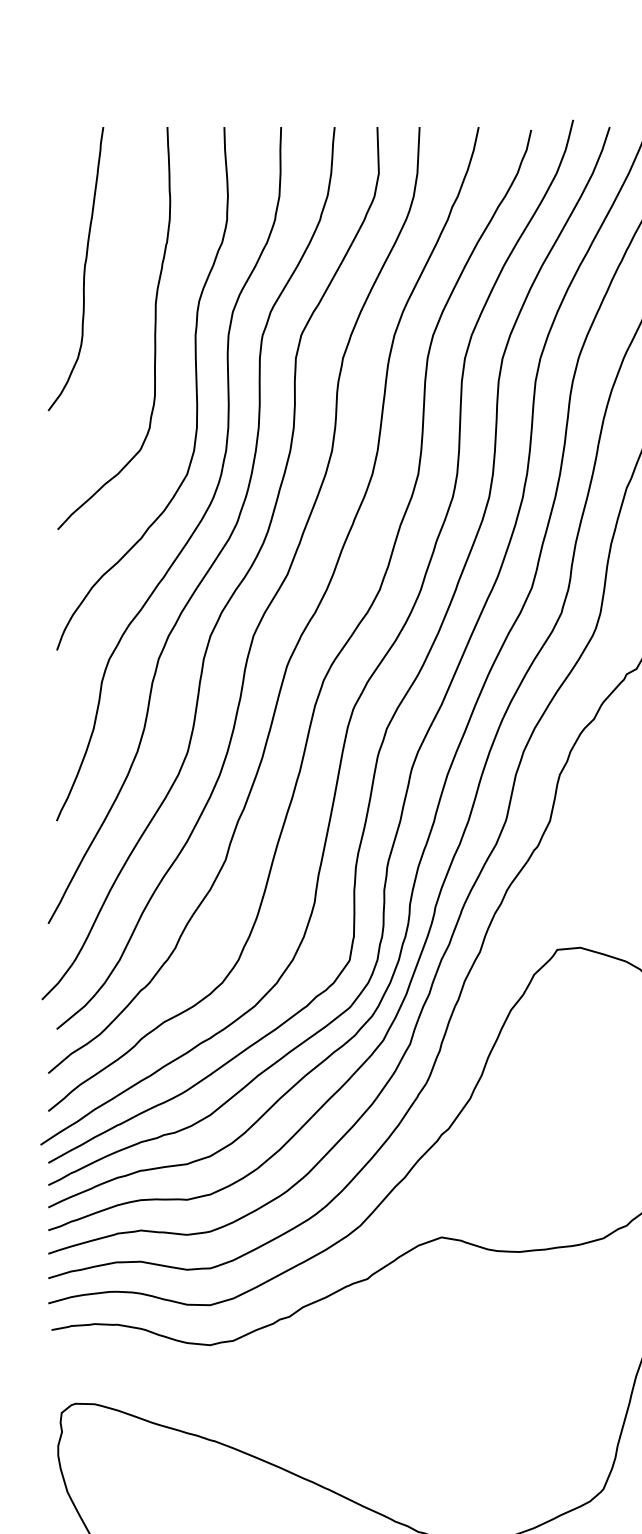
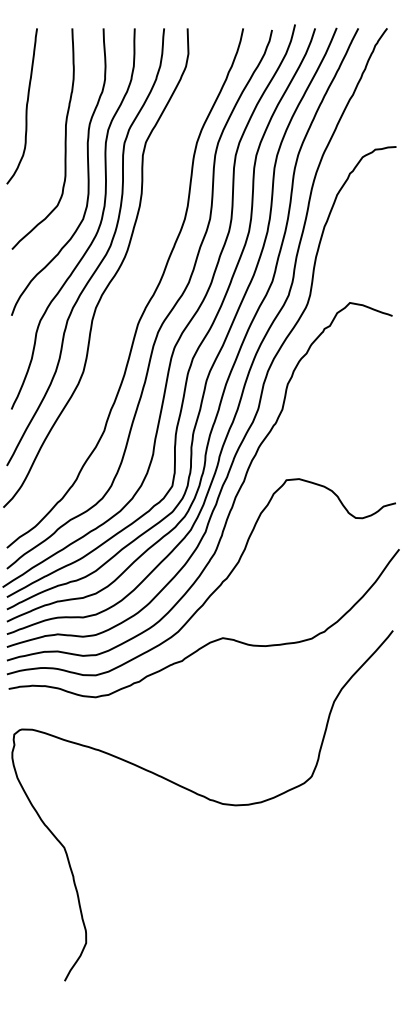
curve: (271, 597) -> (129, 286), removed

